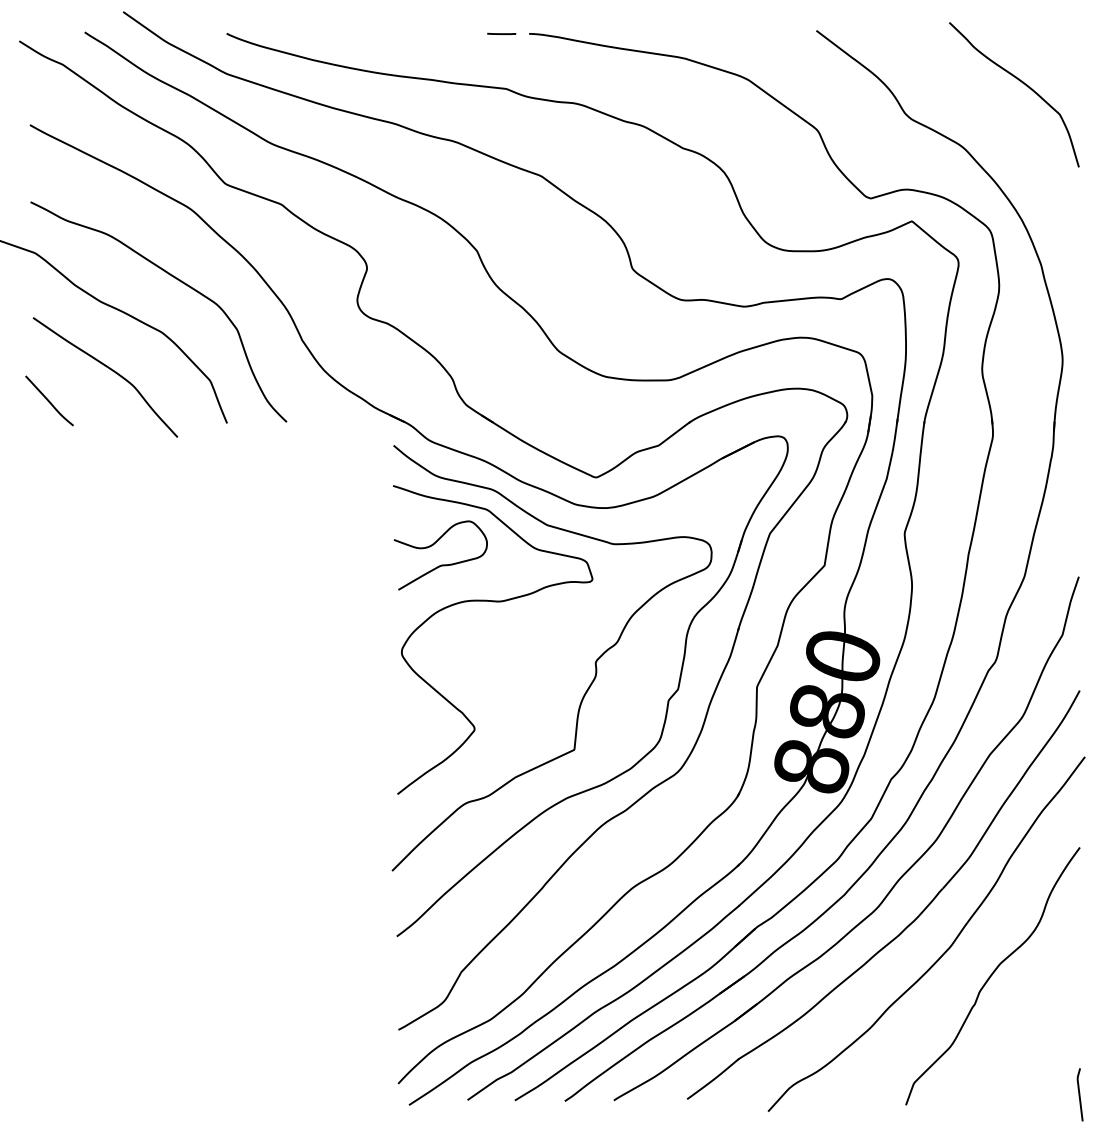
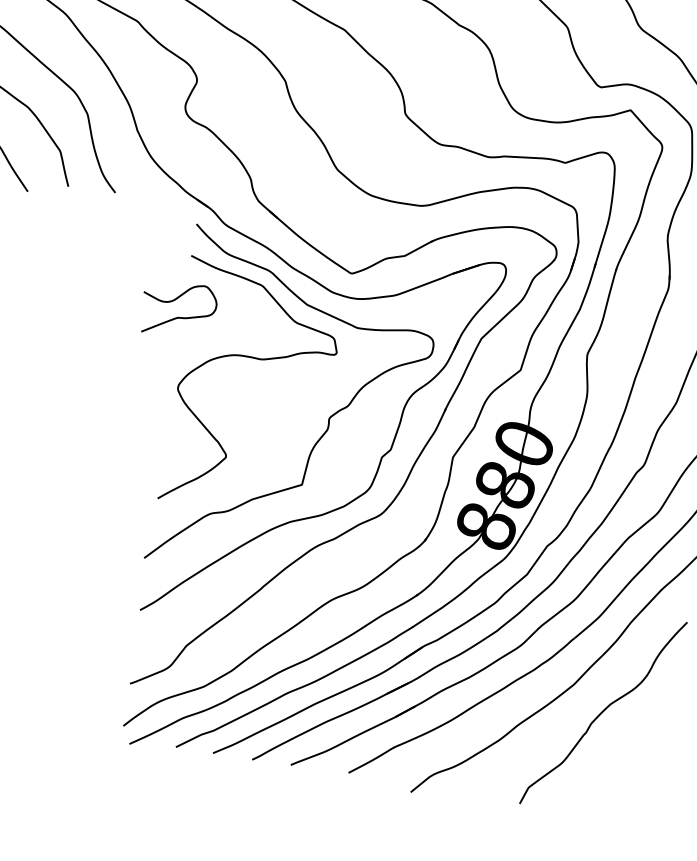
curve: (441, 564) -> (178, 316), moved
curve: (1079, 1094) -> (657, 816), removed

